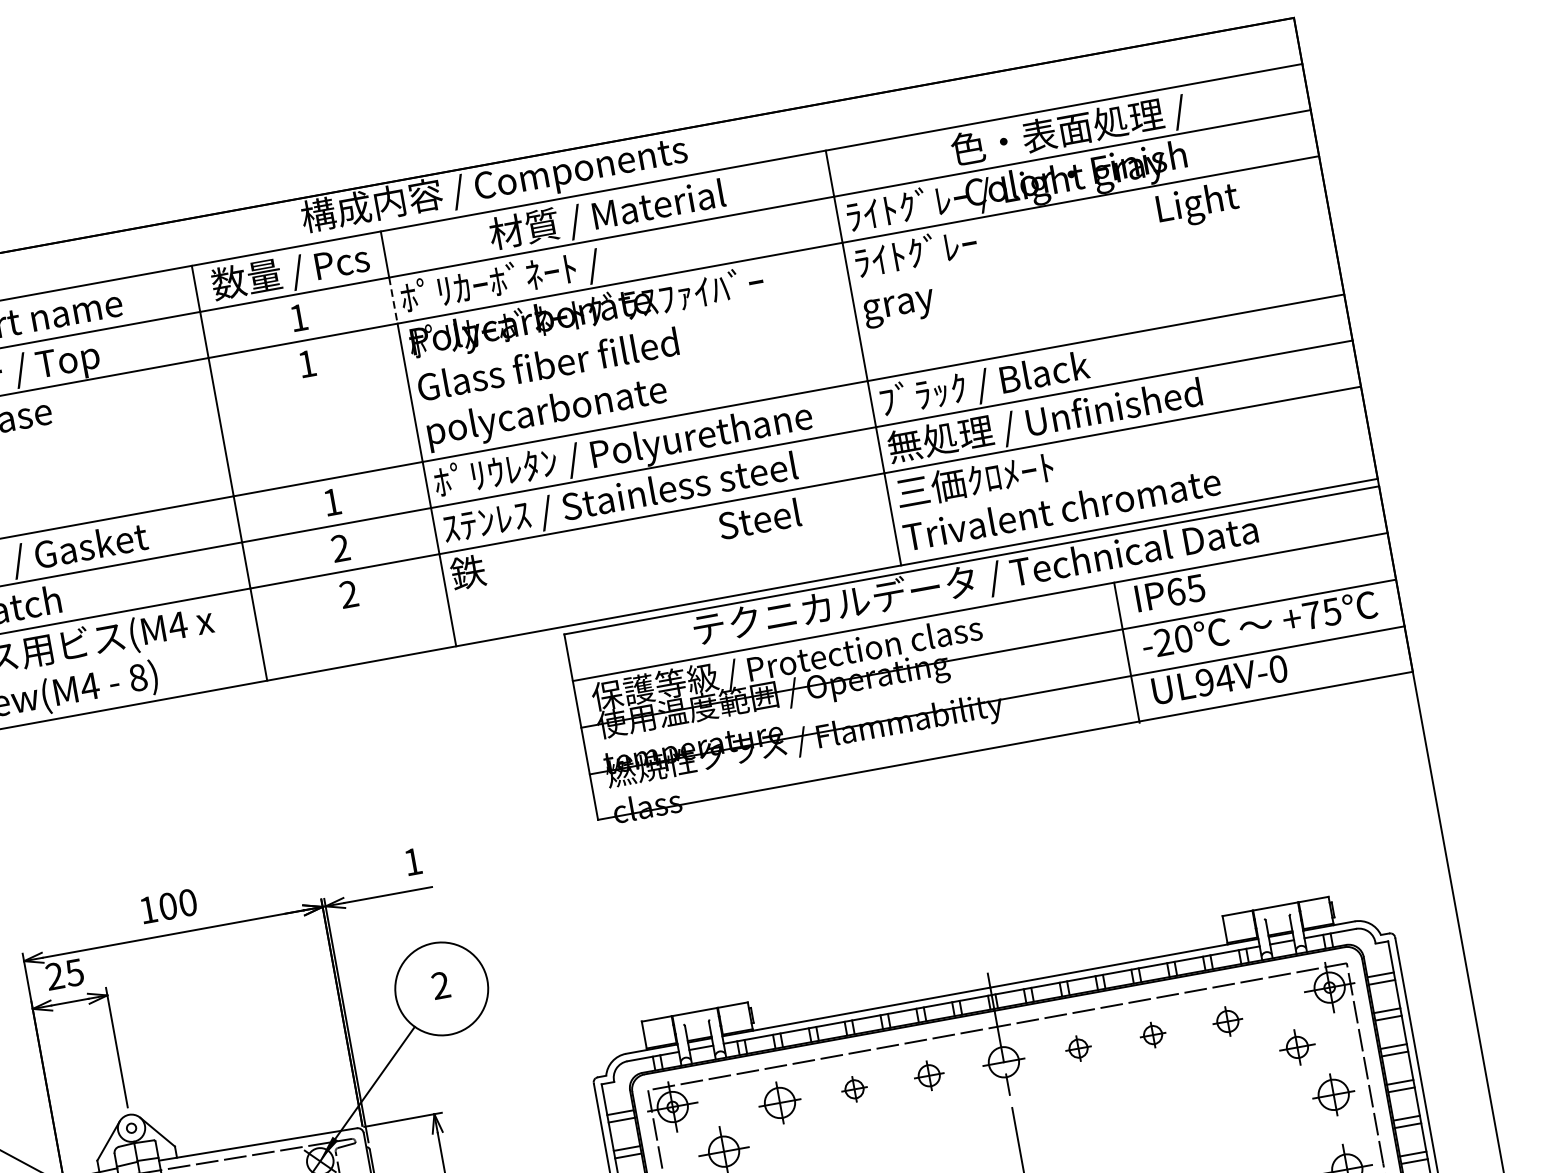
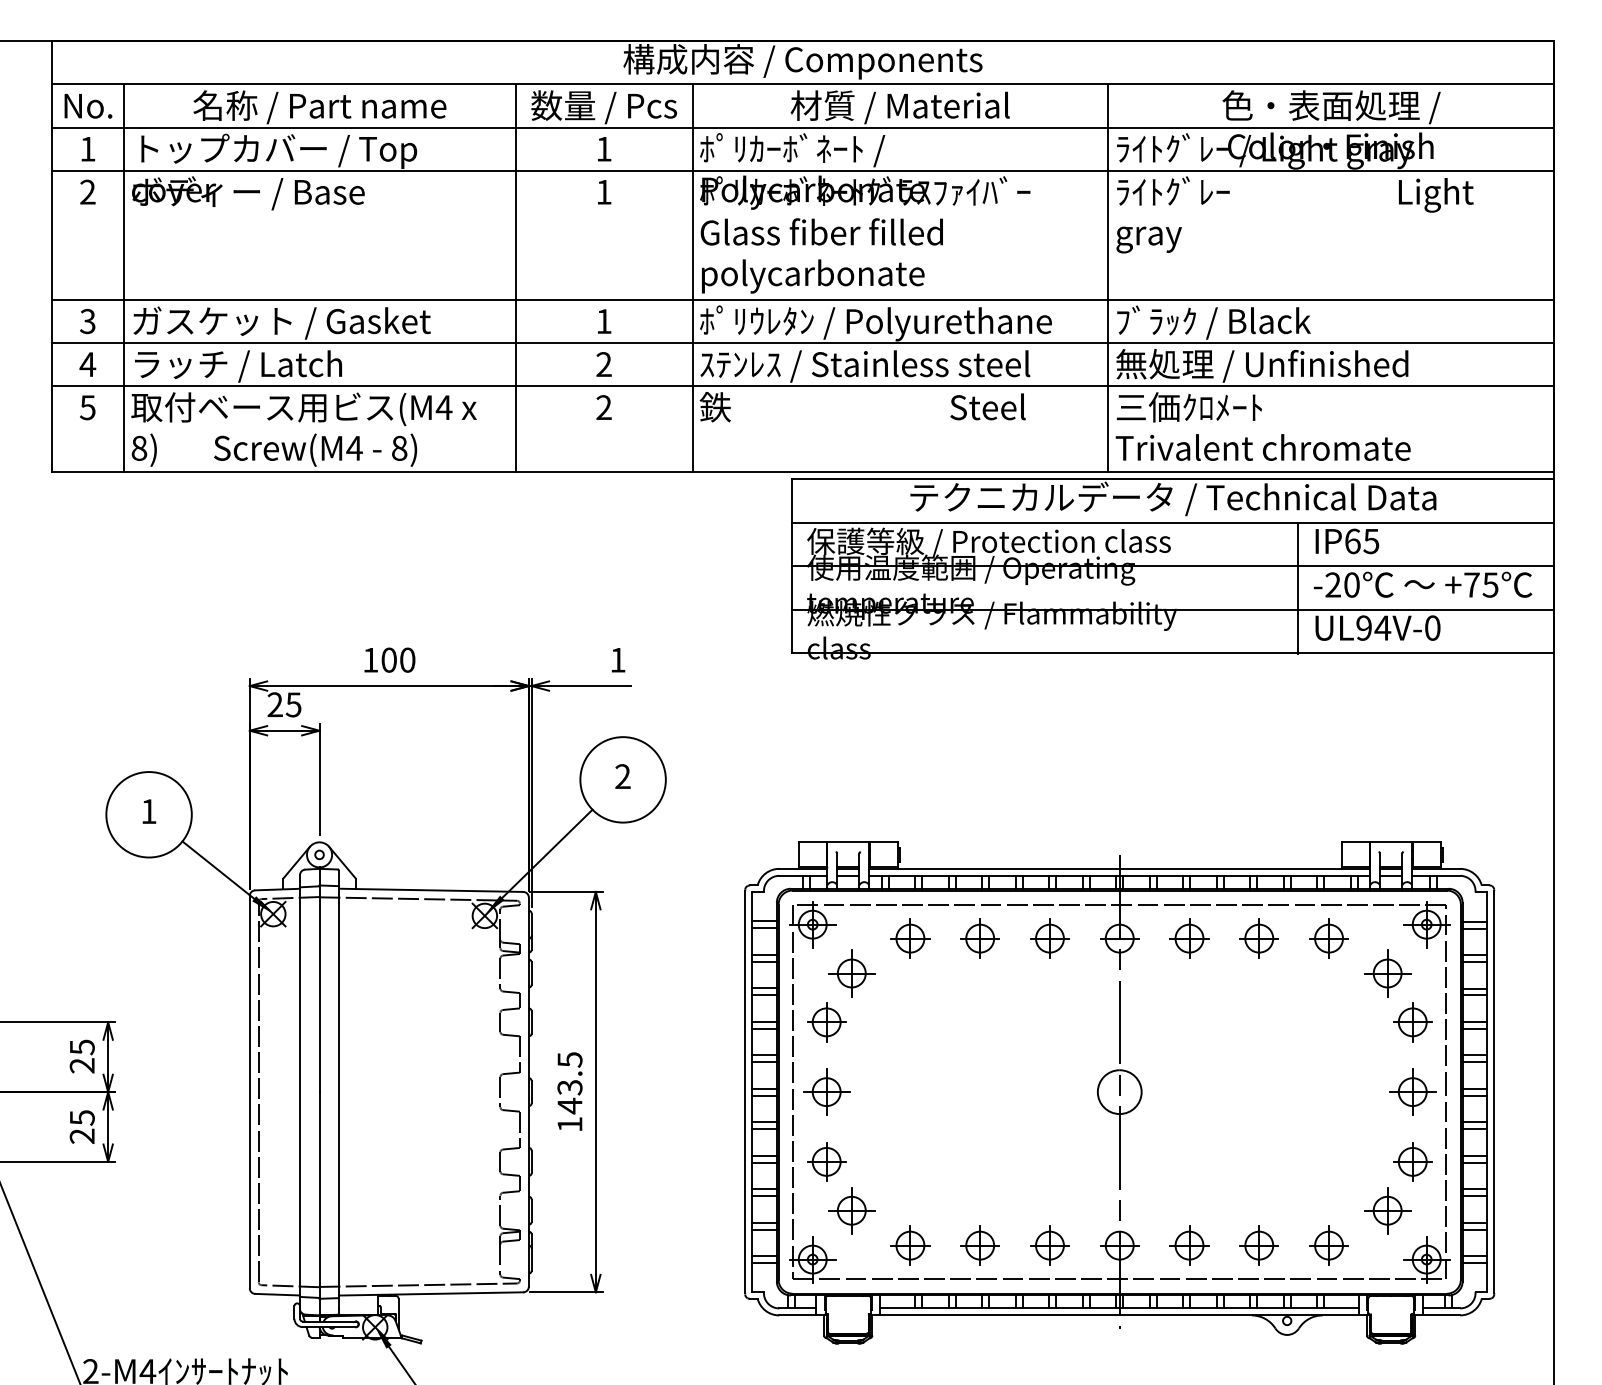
line: (393, 301) -> (692, 149), dashed -> solid
part: (1227, 1021) -> (1328, 938), size x1.43
part: (1152, 1035) -> (1258, 938), size x1.67
part: (1297, 1047) -> (1387, 973), size x1.43
part: (1078, 1048) -> (1189, 938), size x1.67
part: (928, 1075) -> (1049, 938), size x1.43
part: (853, 1089) -> (979, 938), size x1.67

